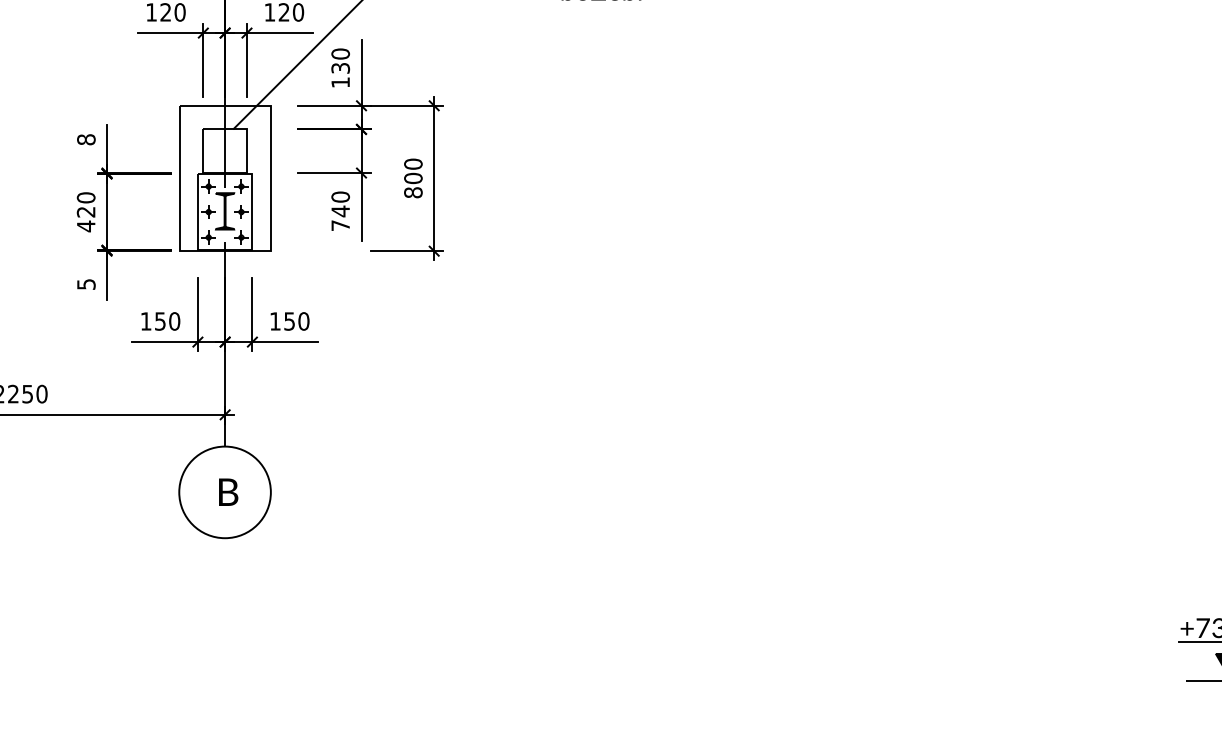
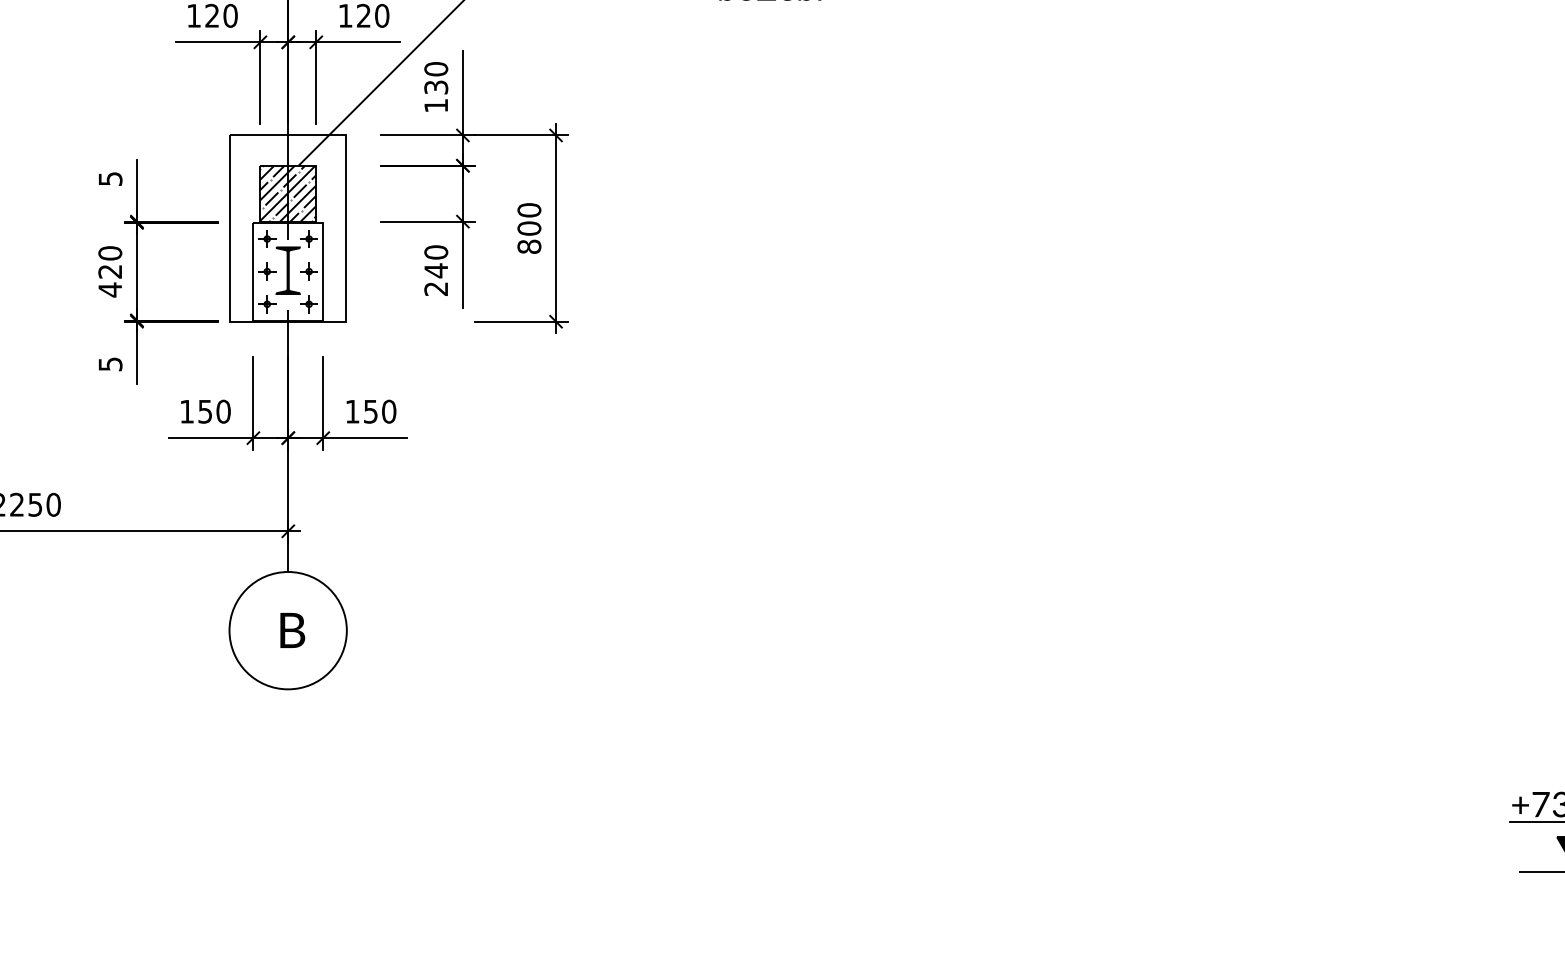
text: (86, 139) -> (110, 178), 8 -> 5
hatch: (225, 151) -> (288, 193), added
text: (340, 225) -> (435, 288), 740 -> 240

